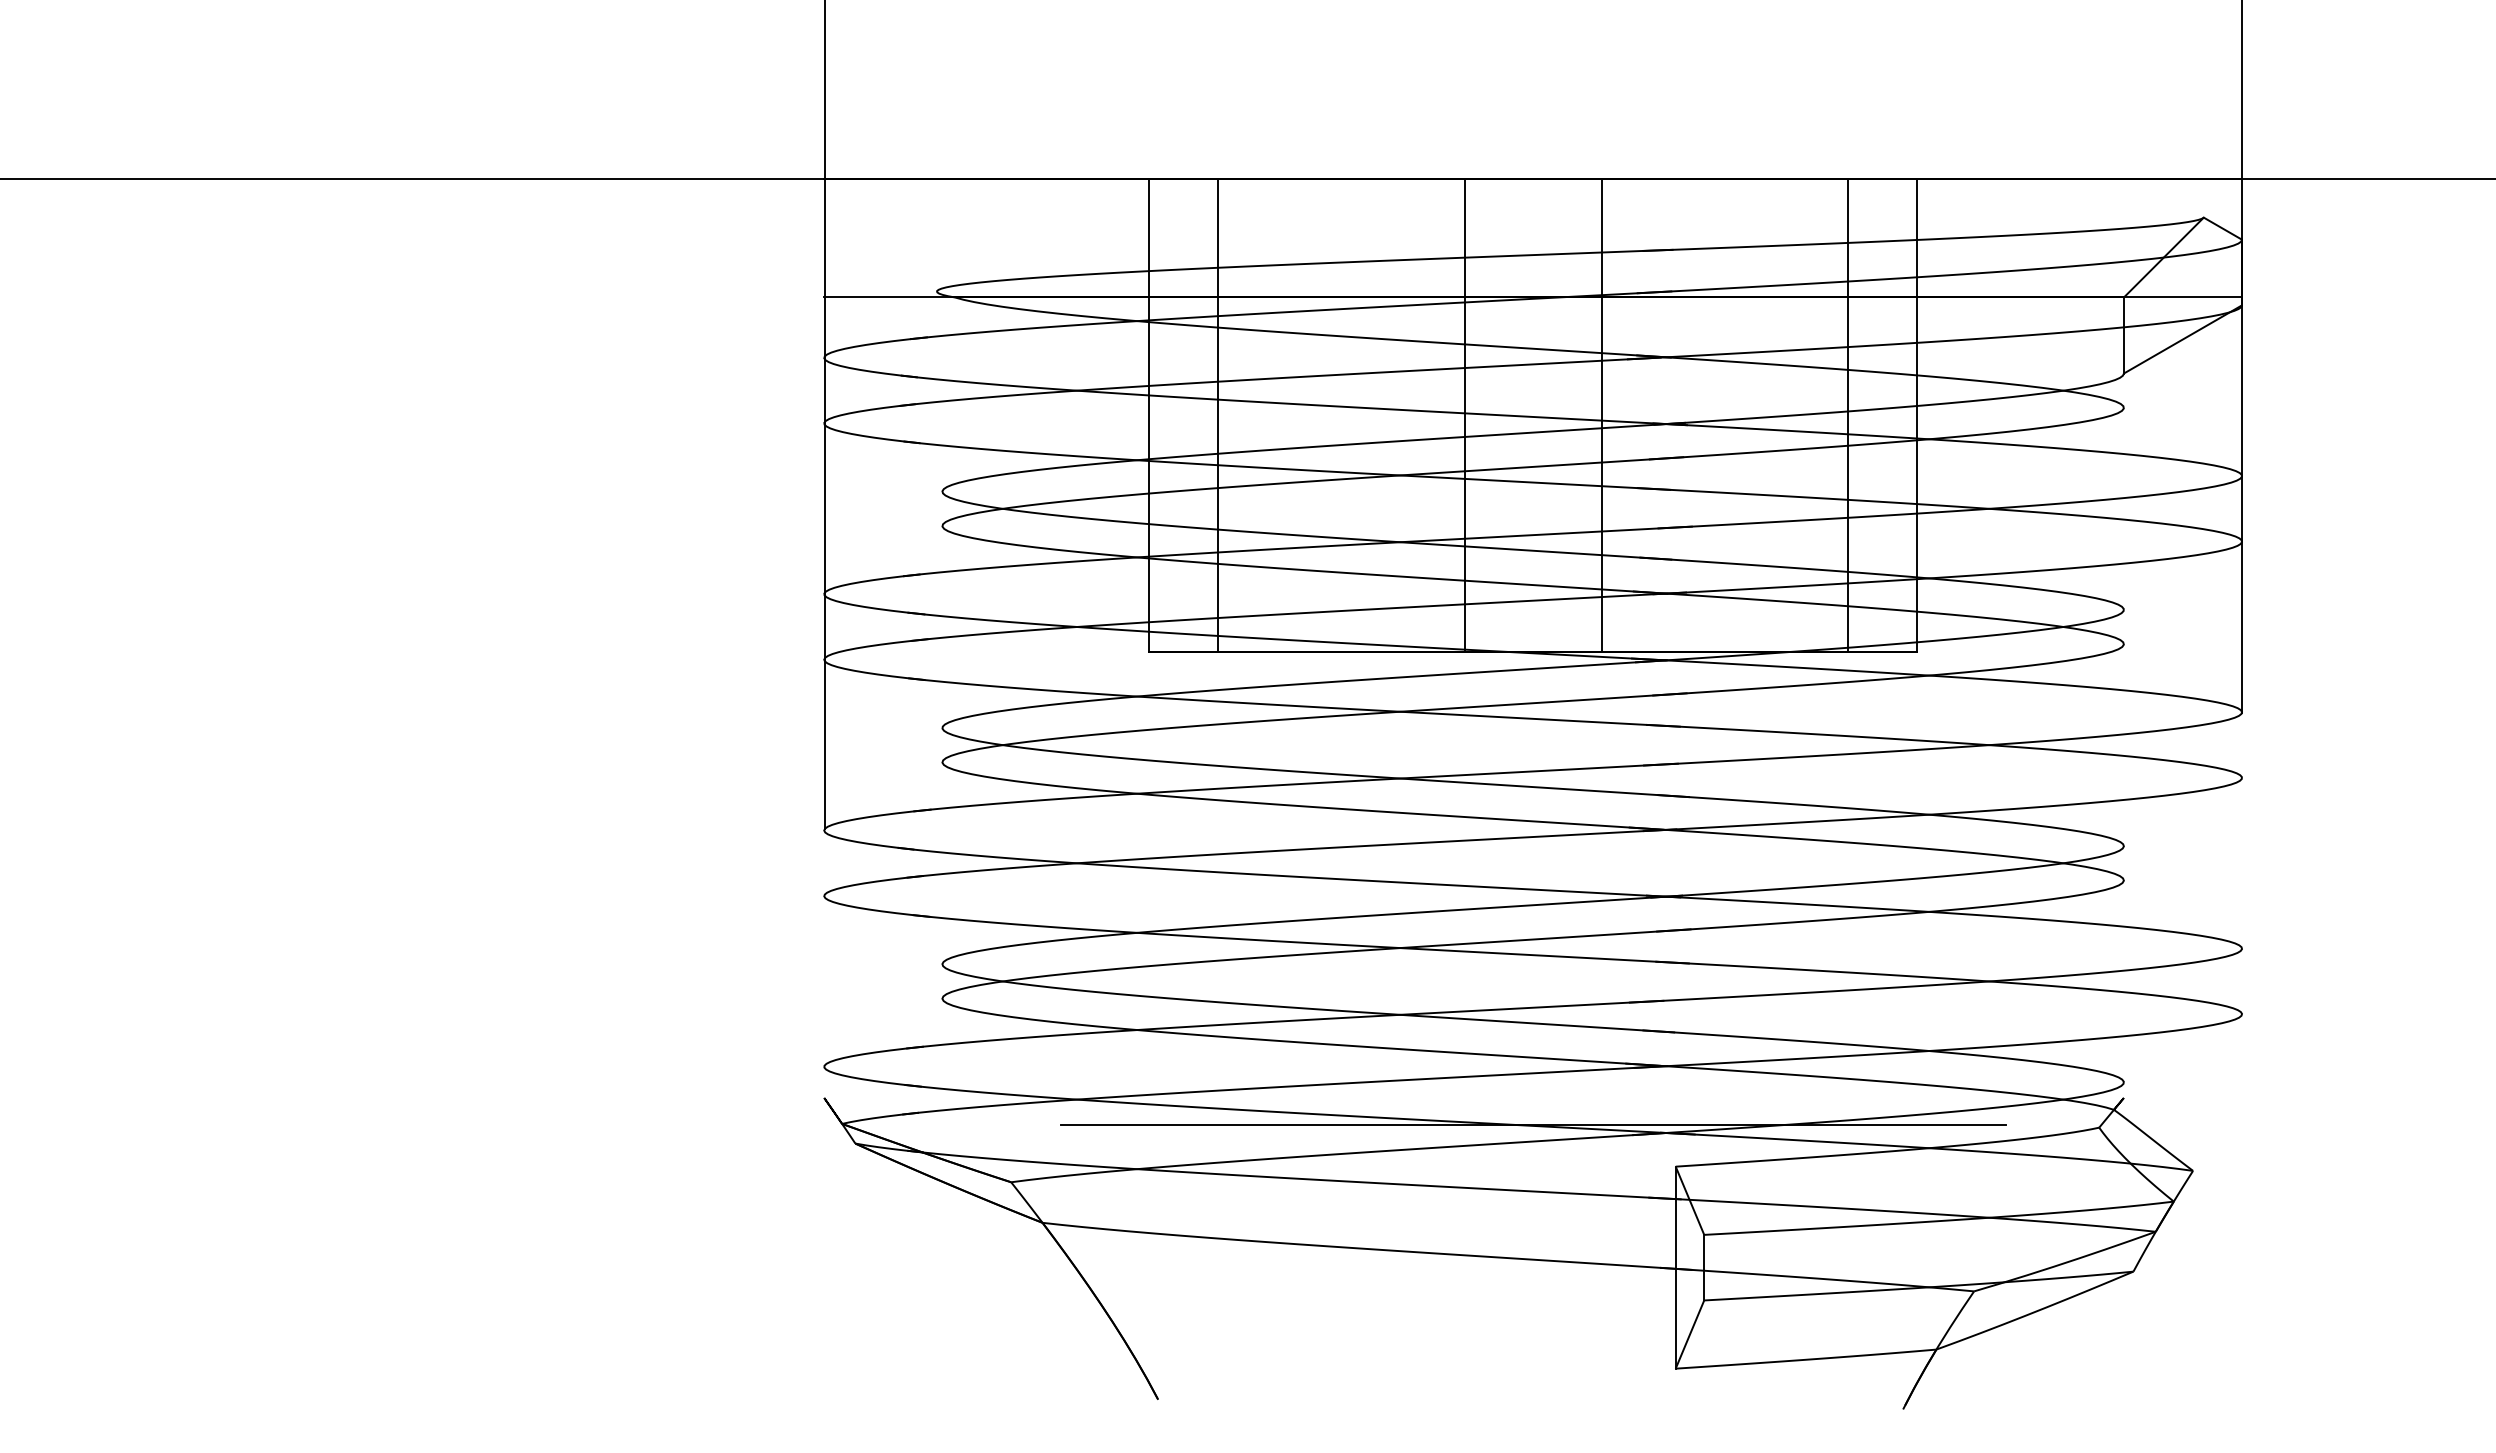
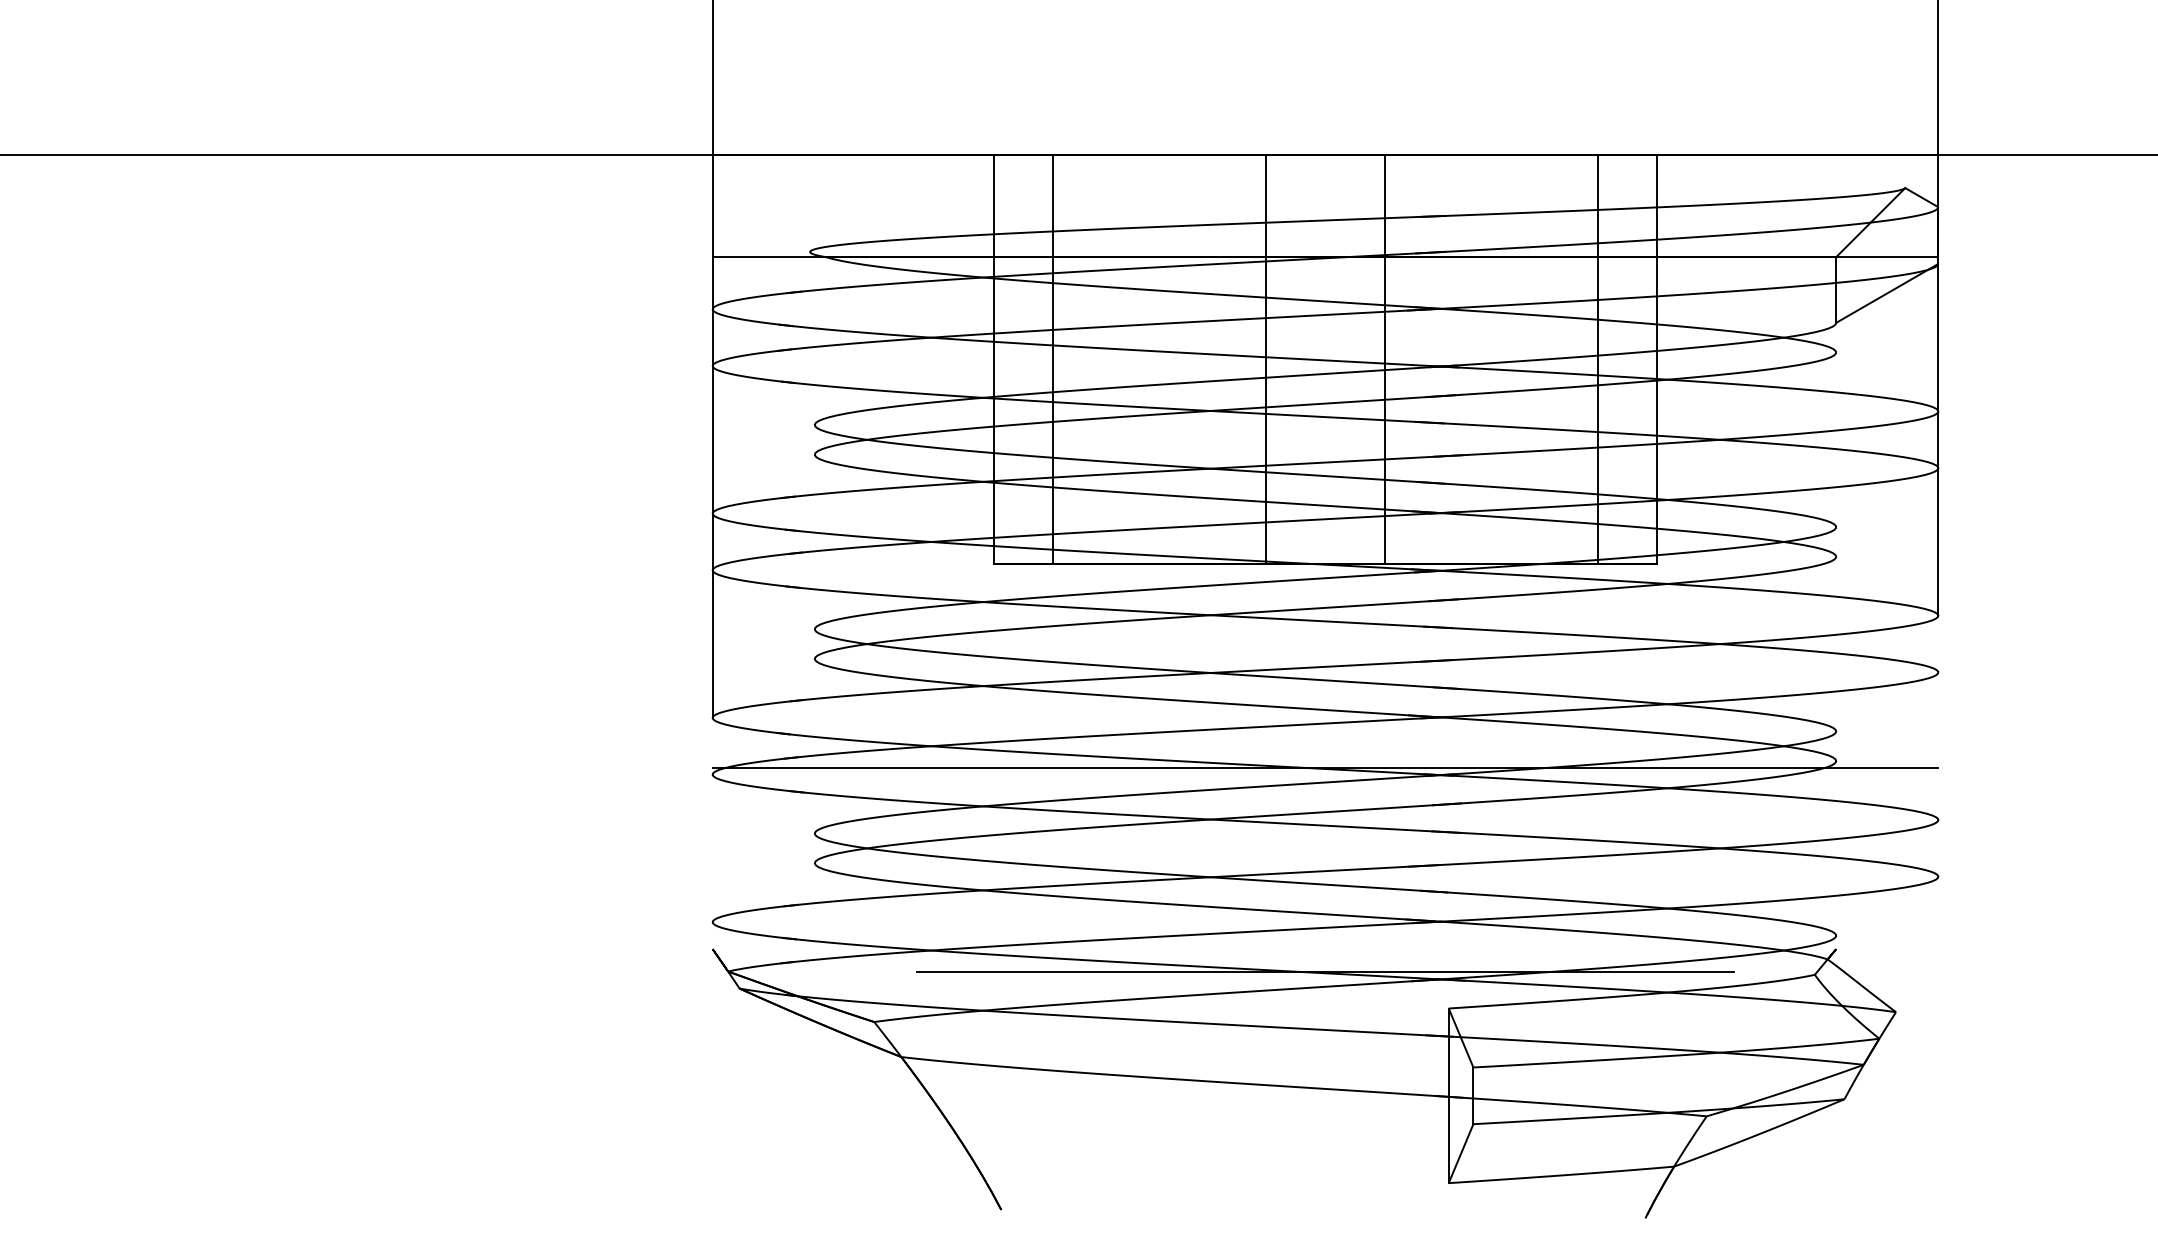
line: (1533, 888) -> (1325, 768), added

